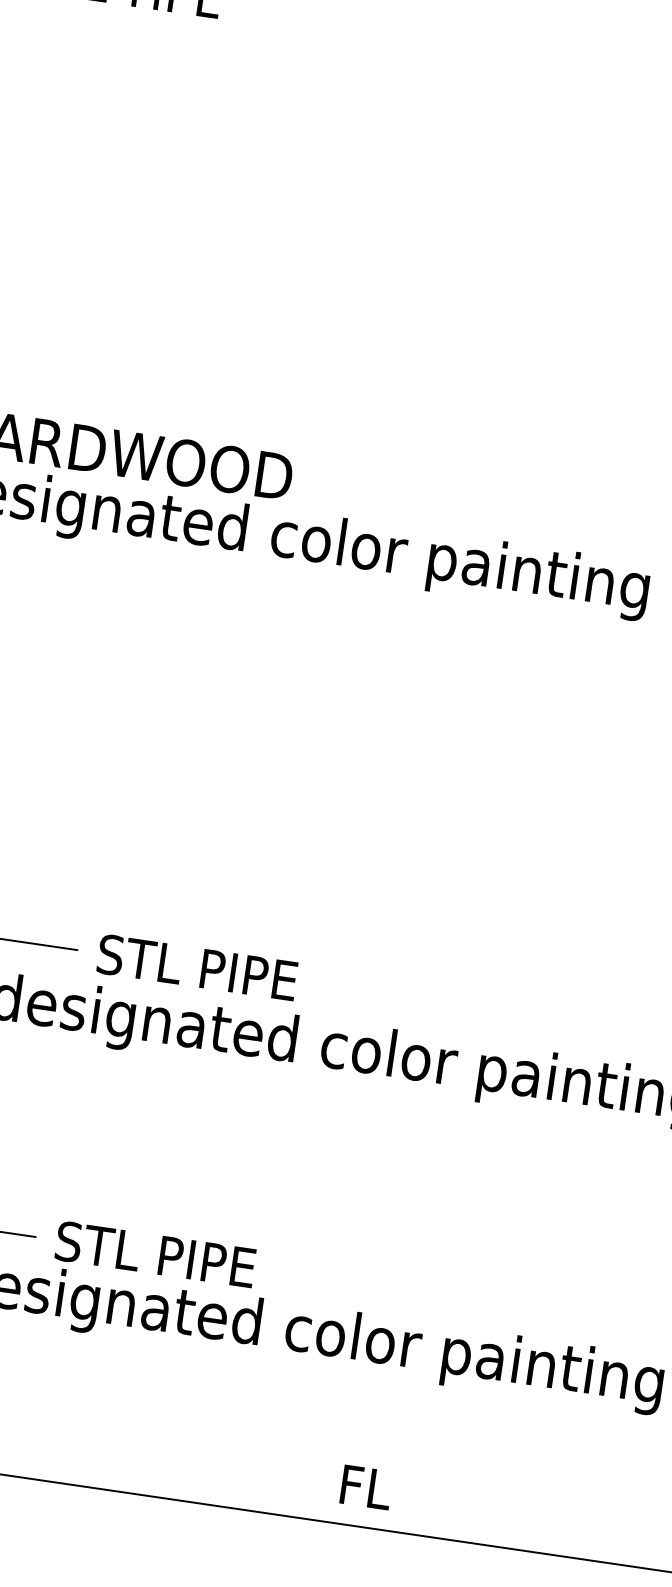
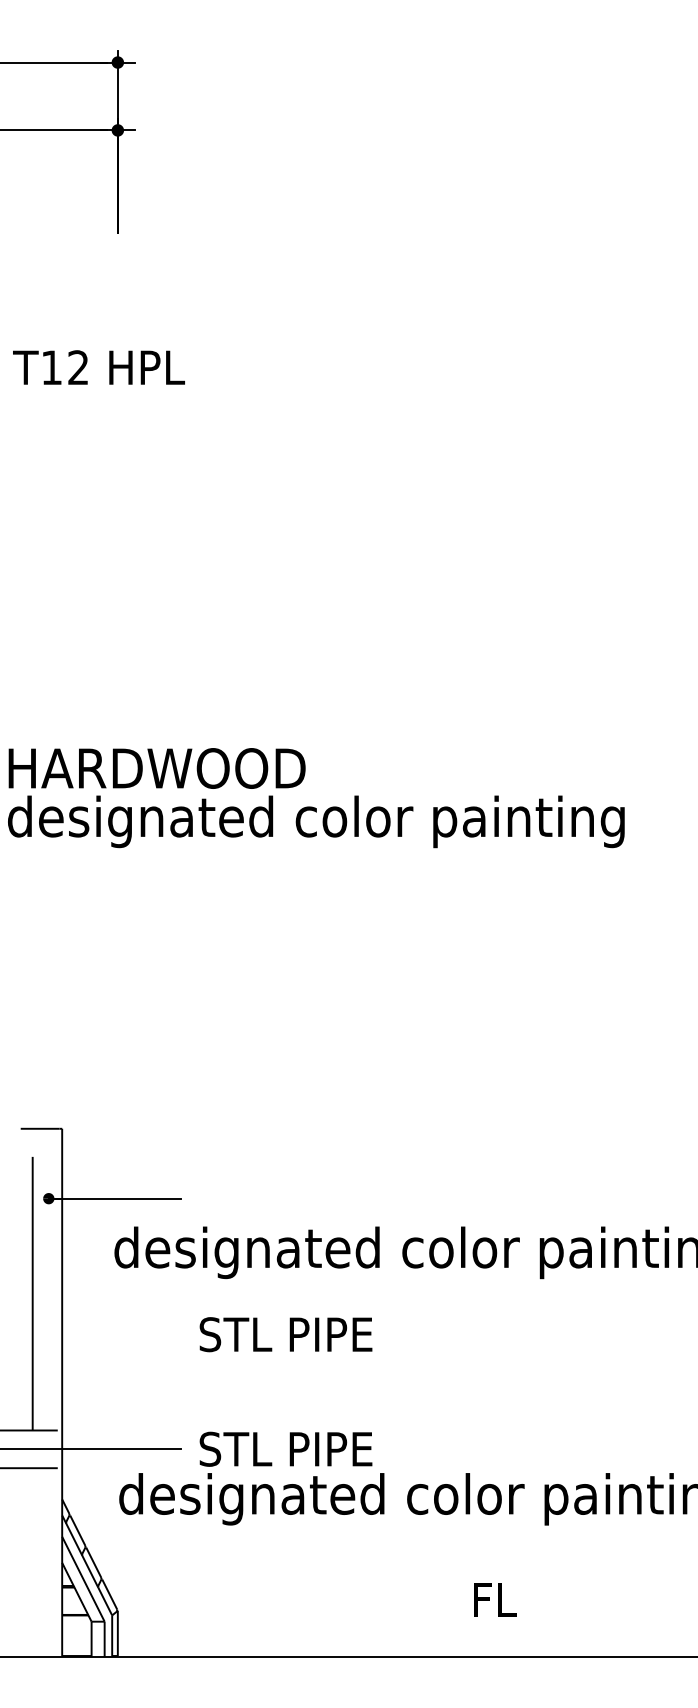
text: (196, 967) -> (285, 1334), moved
text: (366, 1486) -> (495, 1599), moved

